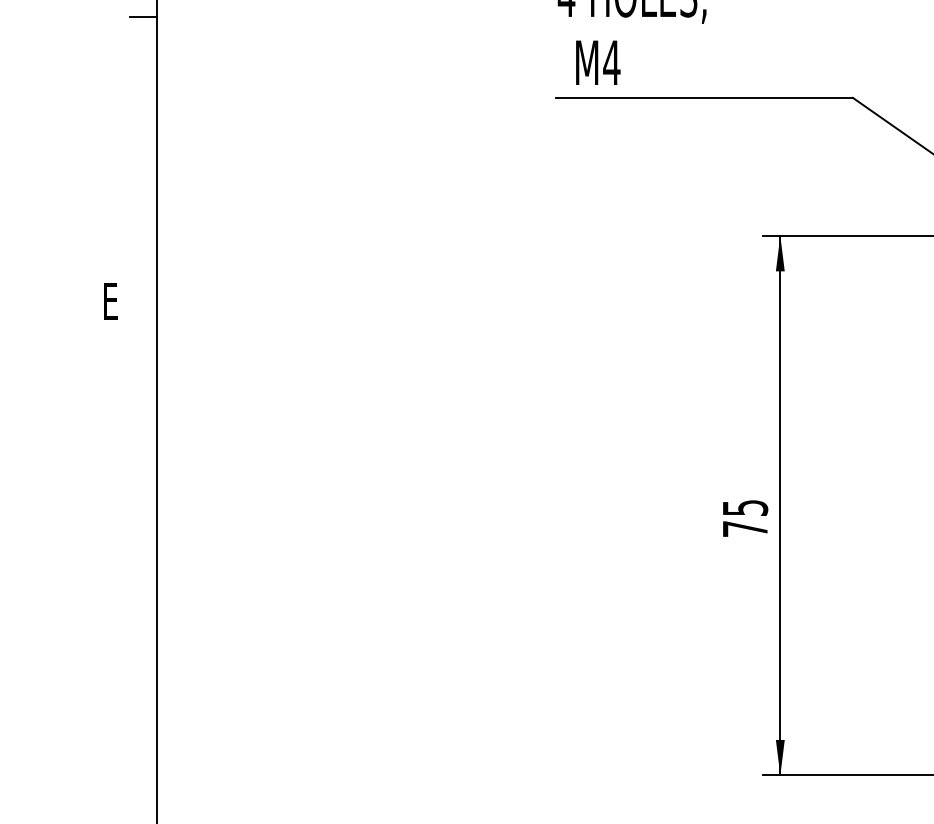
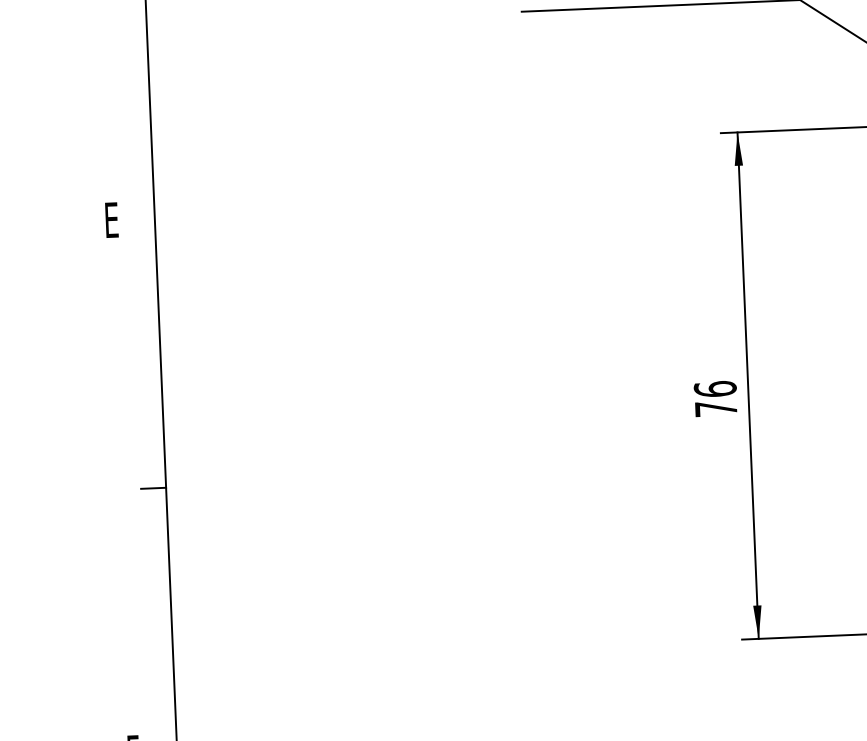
text: (745, 507) -> (715, 388), 75 -> 76
line: (143, 588) -> (153, 488), added

